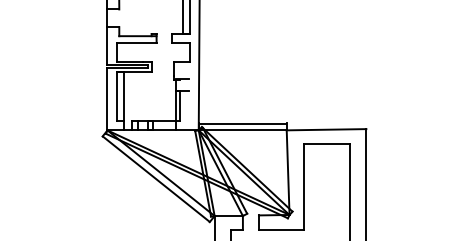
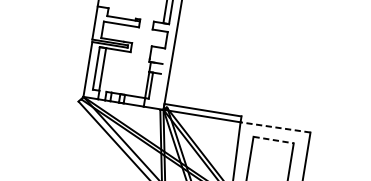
line: (326, 129) -> (275, 127), solid -> dashed
line: (326, 144) -> (273, 140), solid -> dashed

